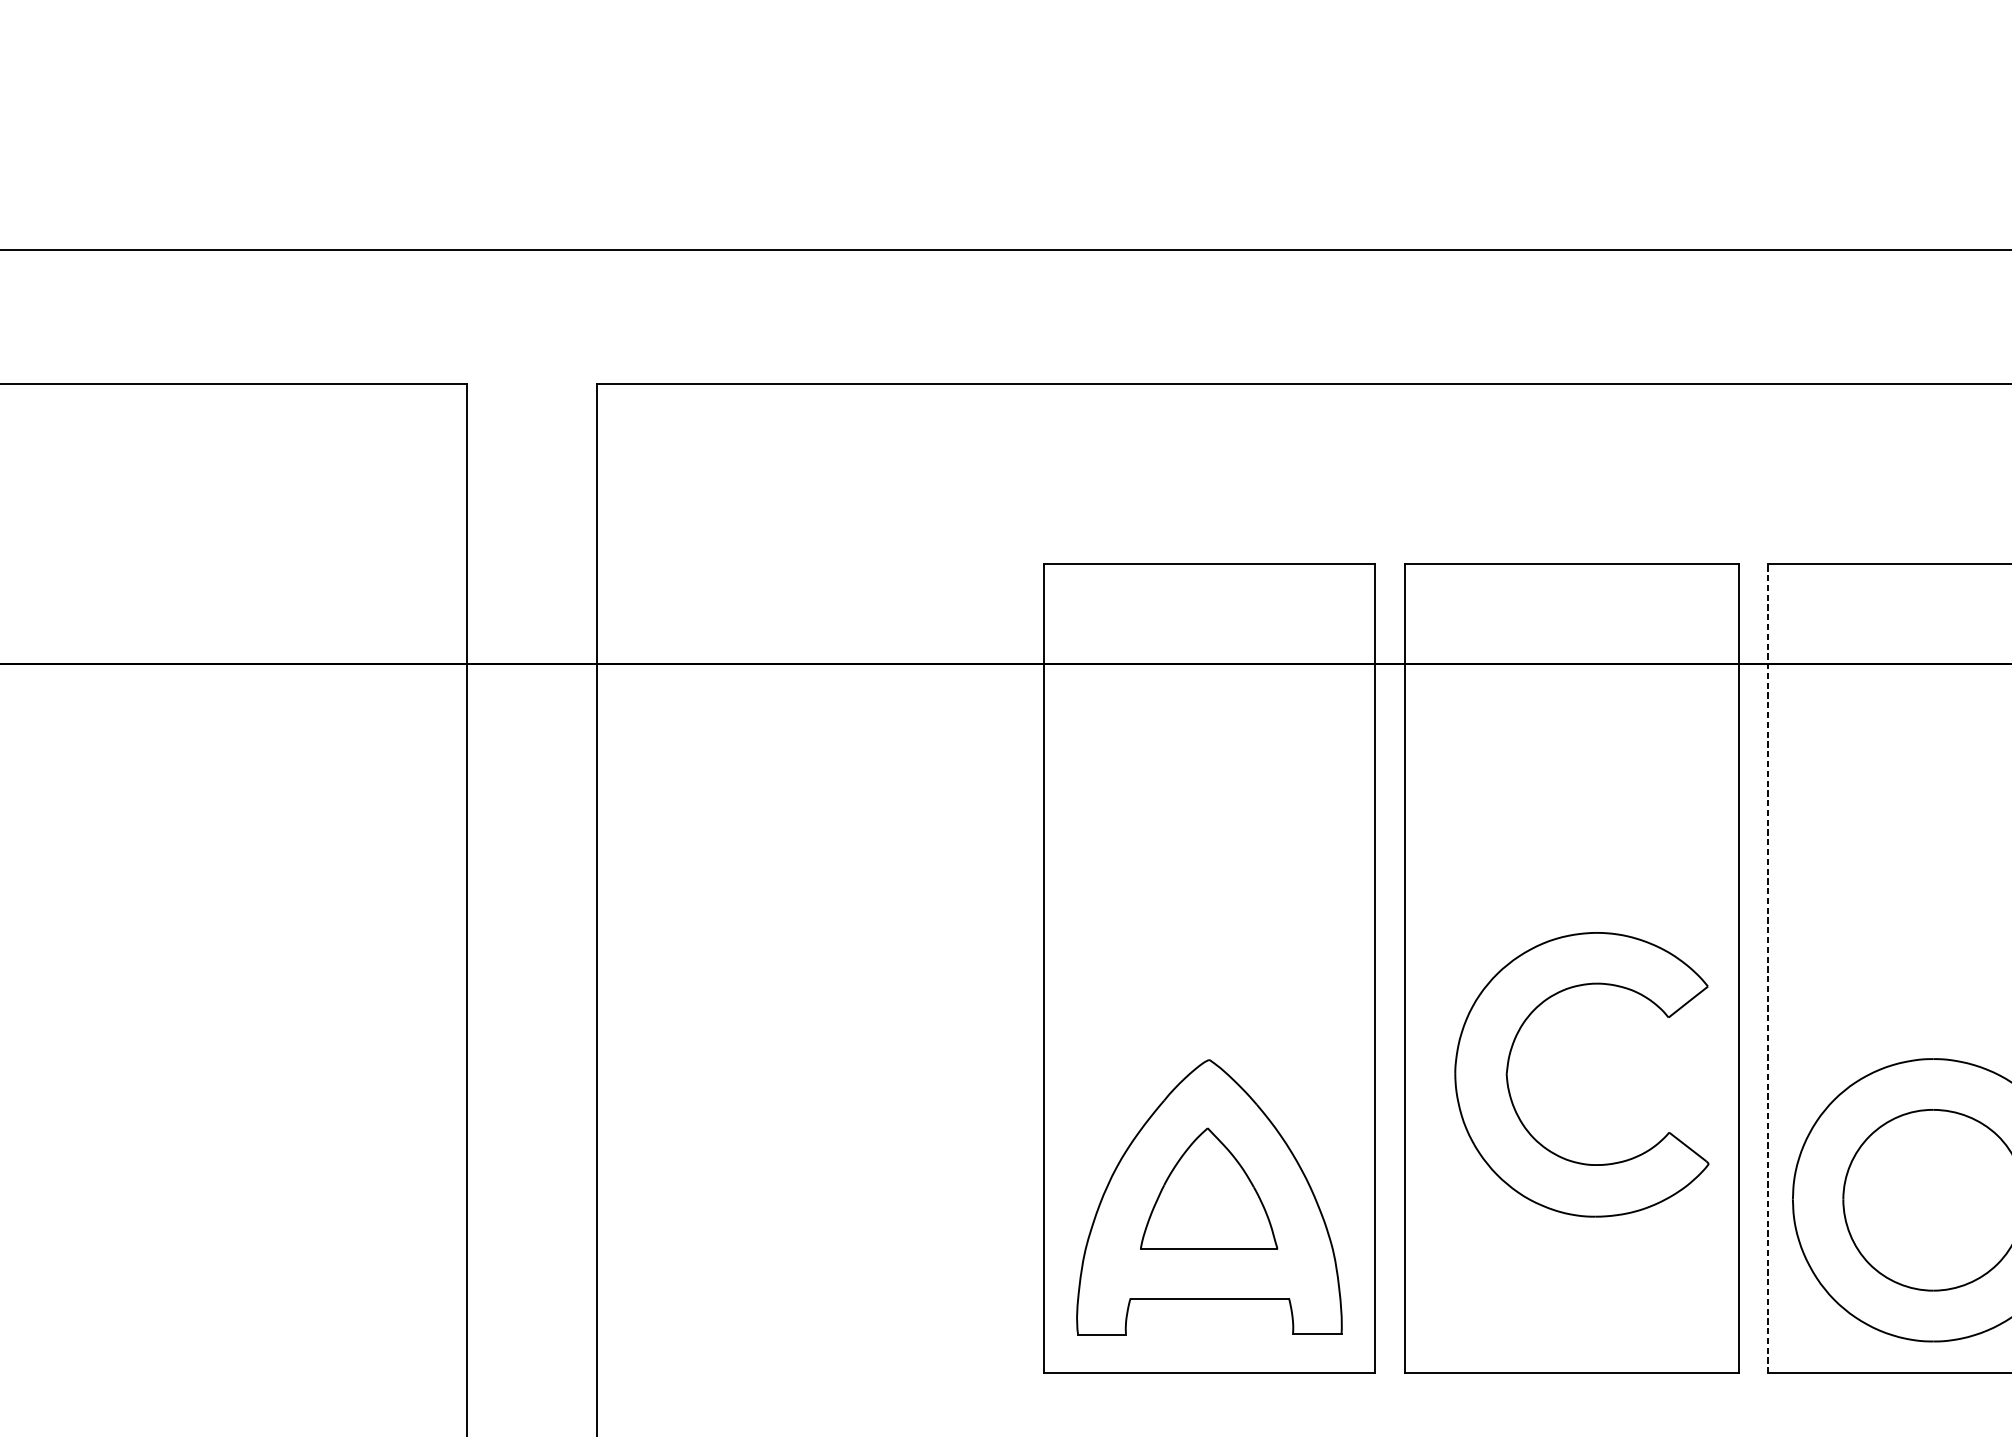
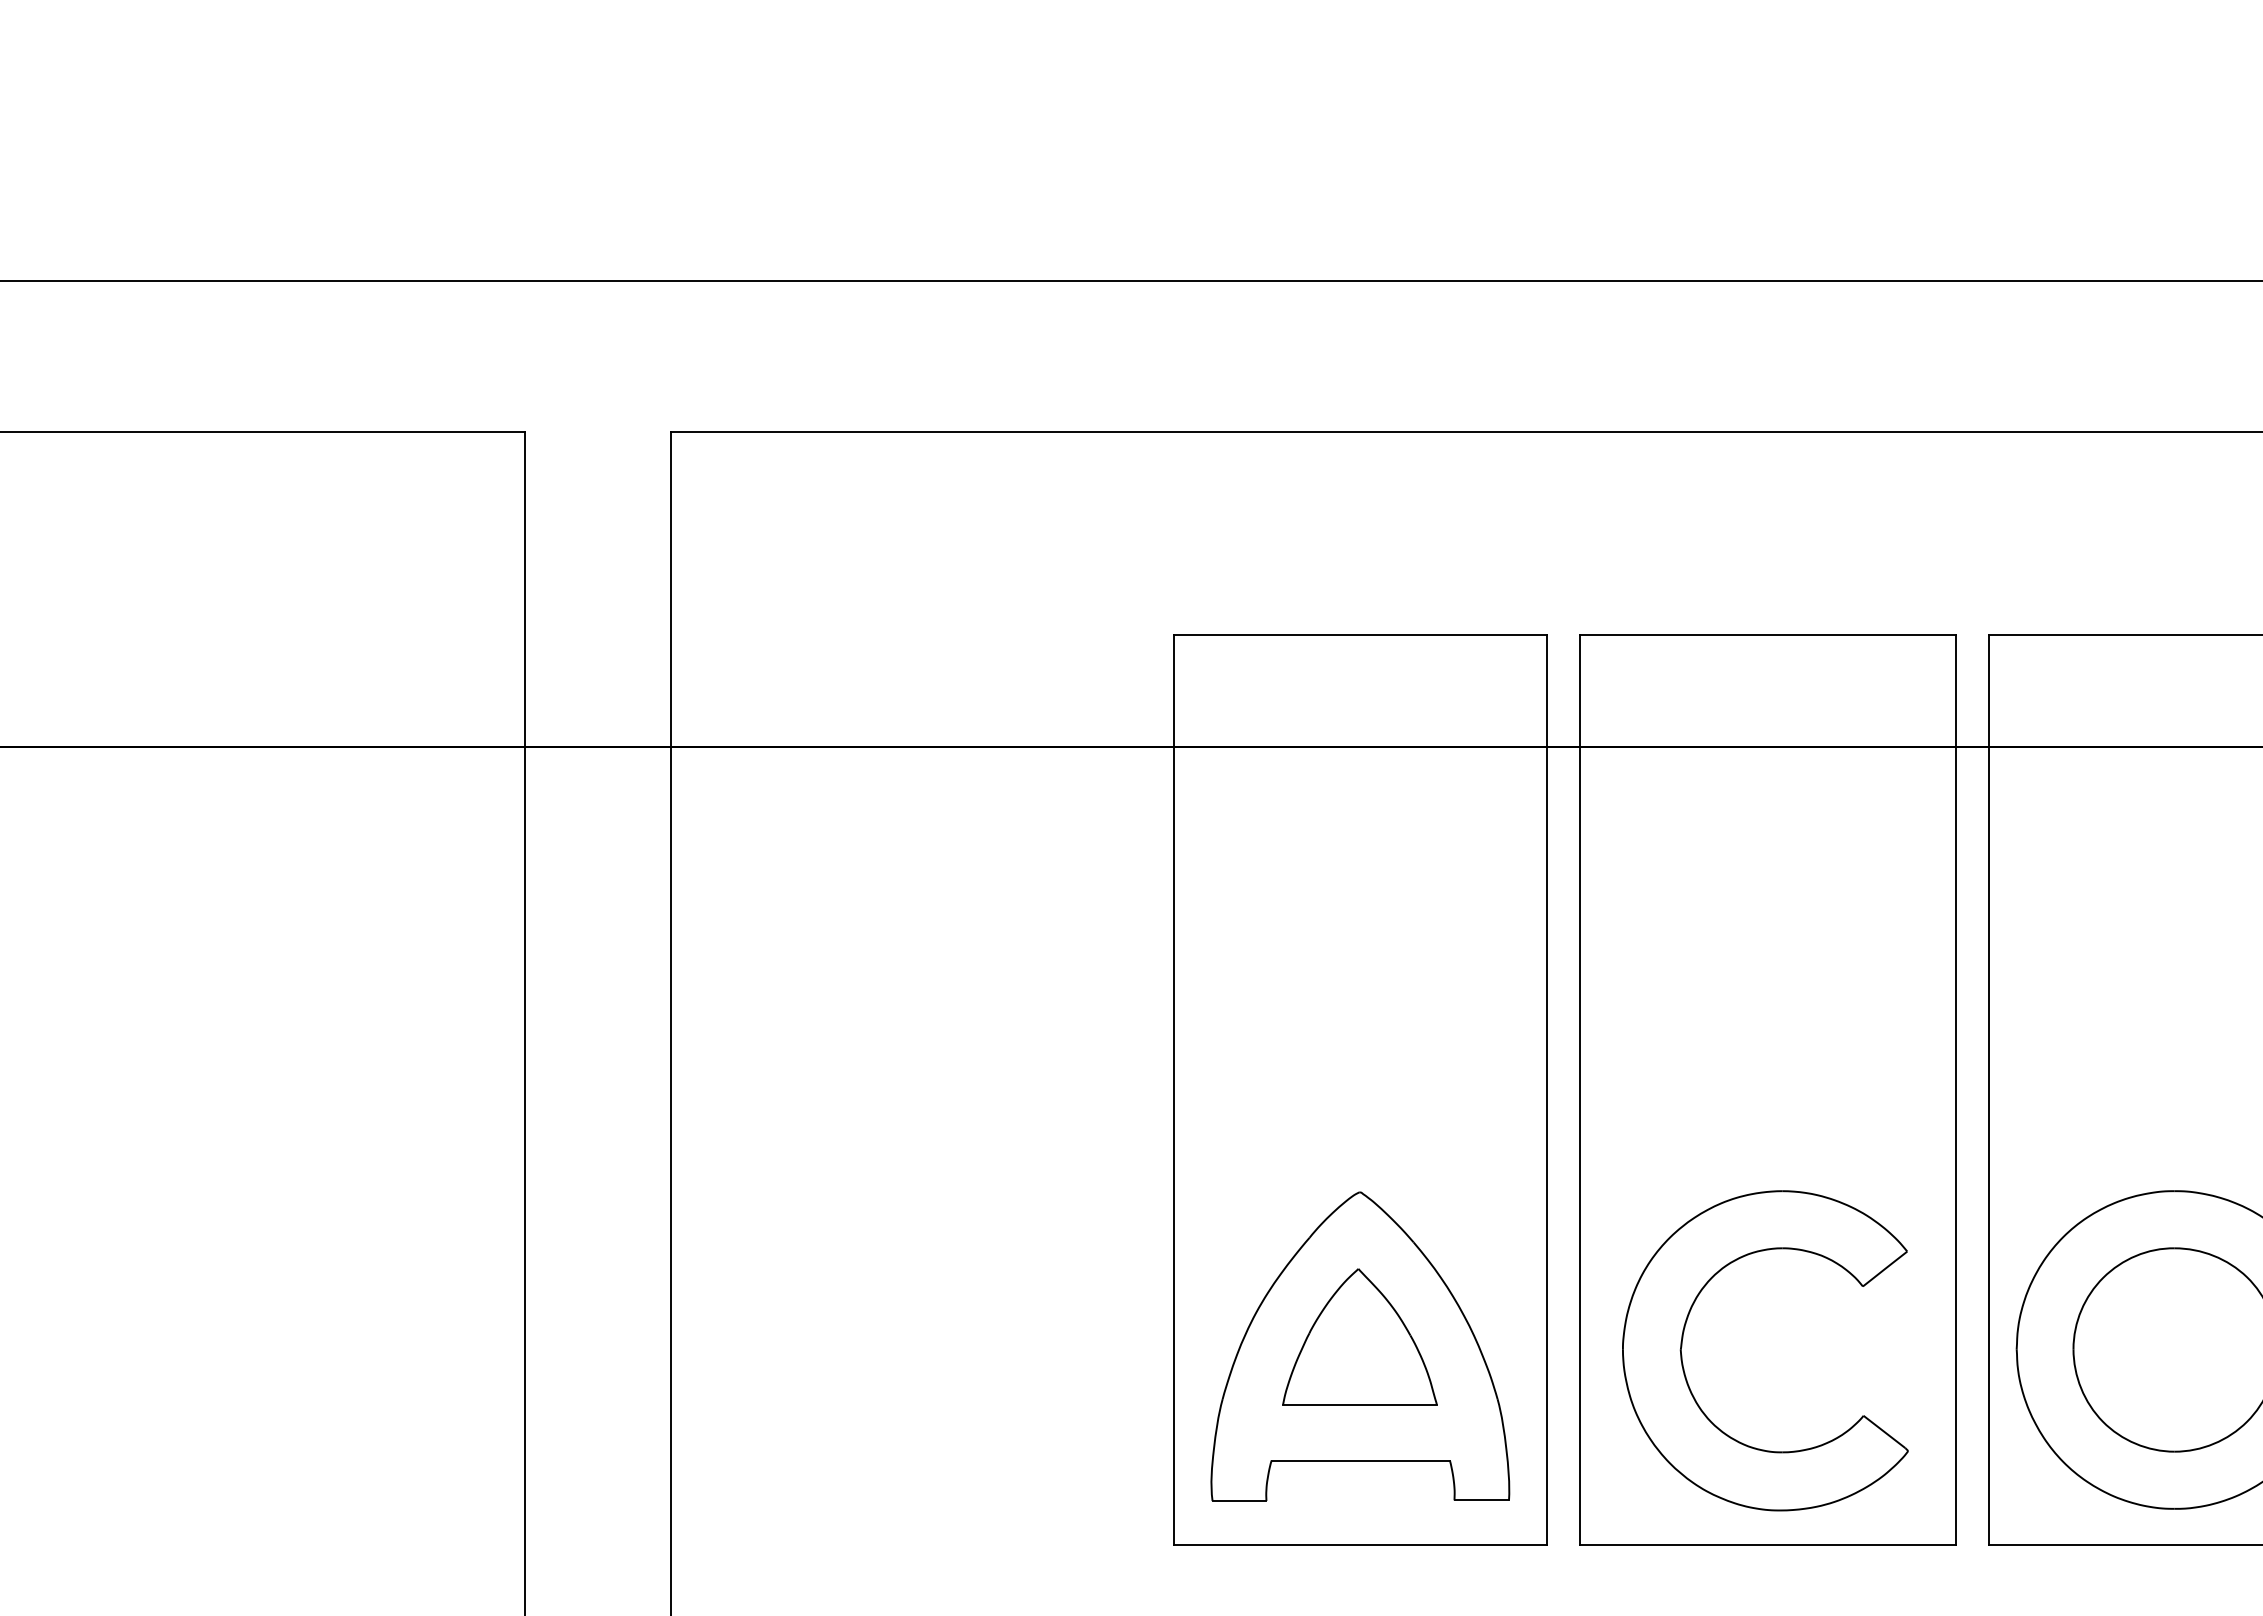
line: (1767, 968) -> (1988, 1089), dashed -> solid
part: (1509, 1063) -> (1683, 1338), moved

